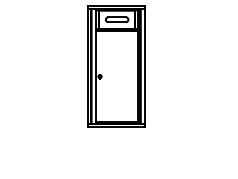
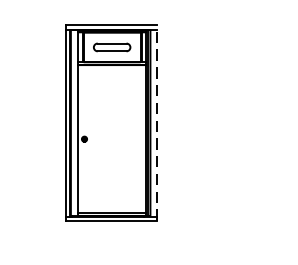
line: (145, 66) -> (157, 122), solid -> dashed

